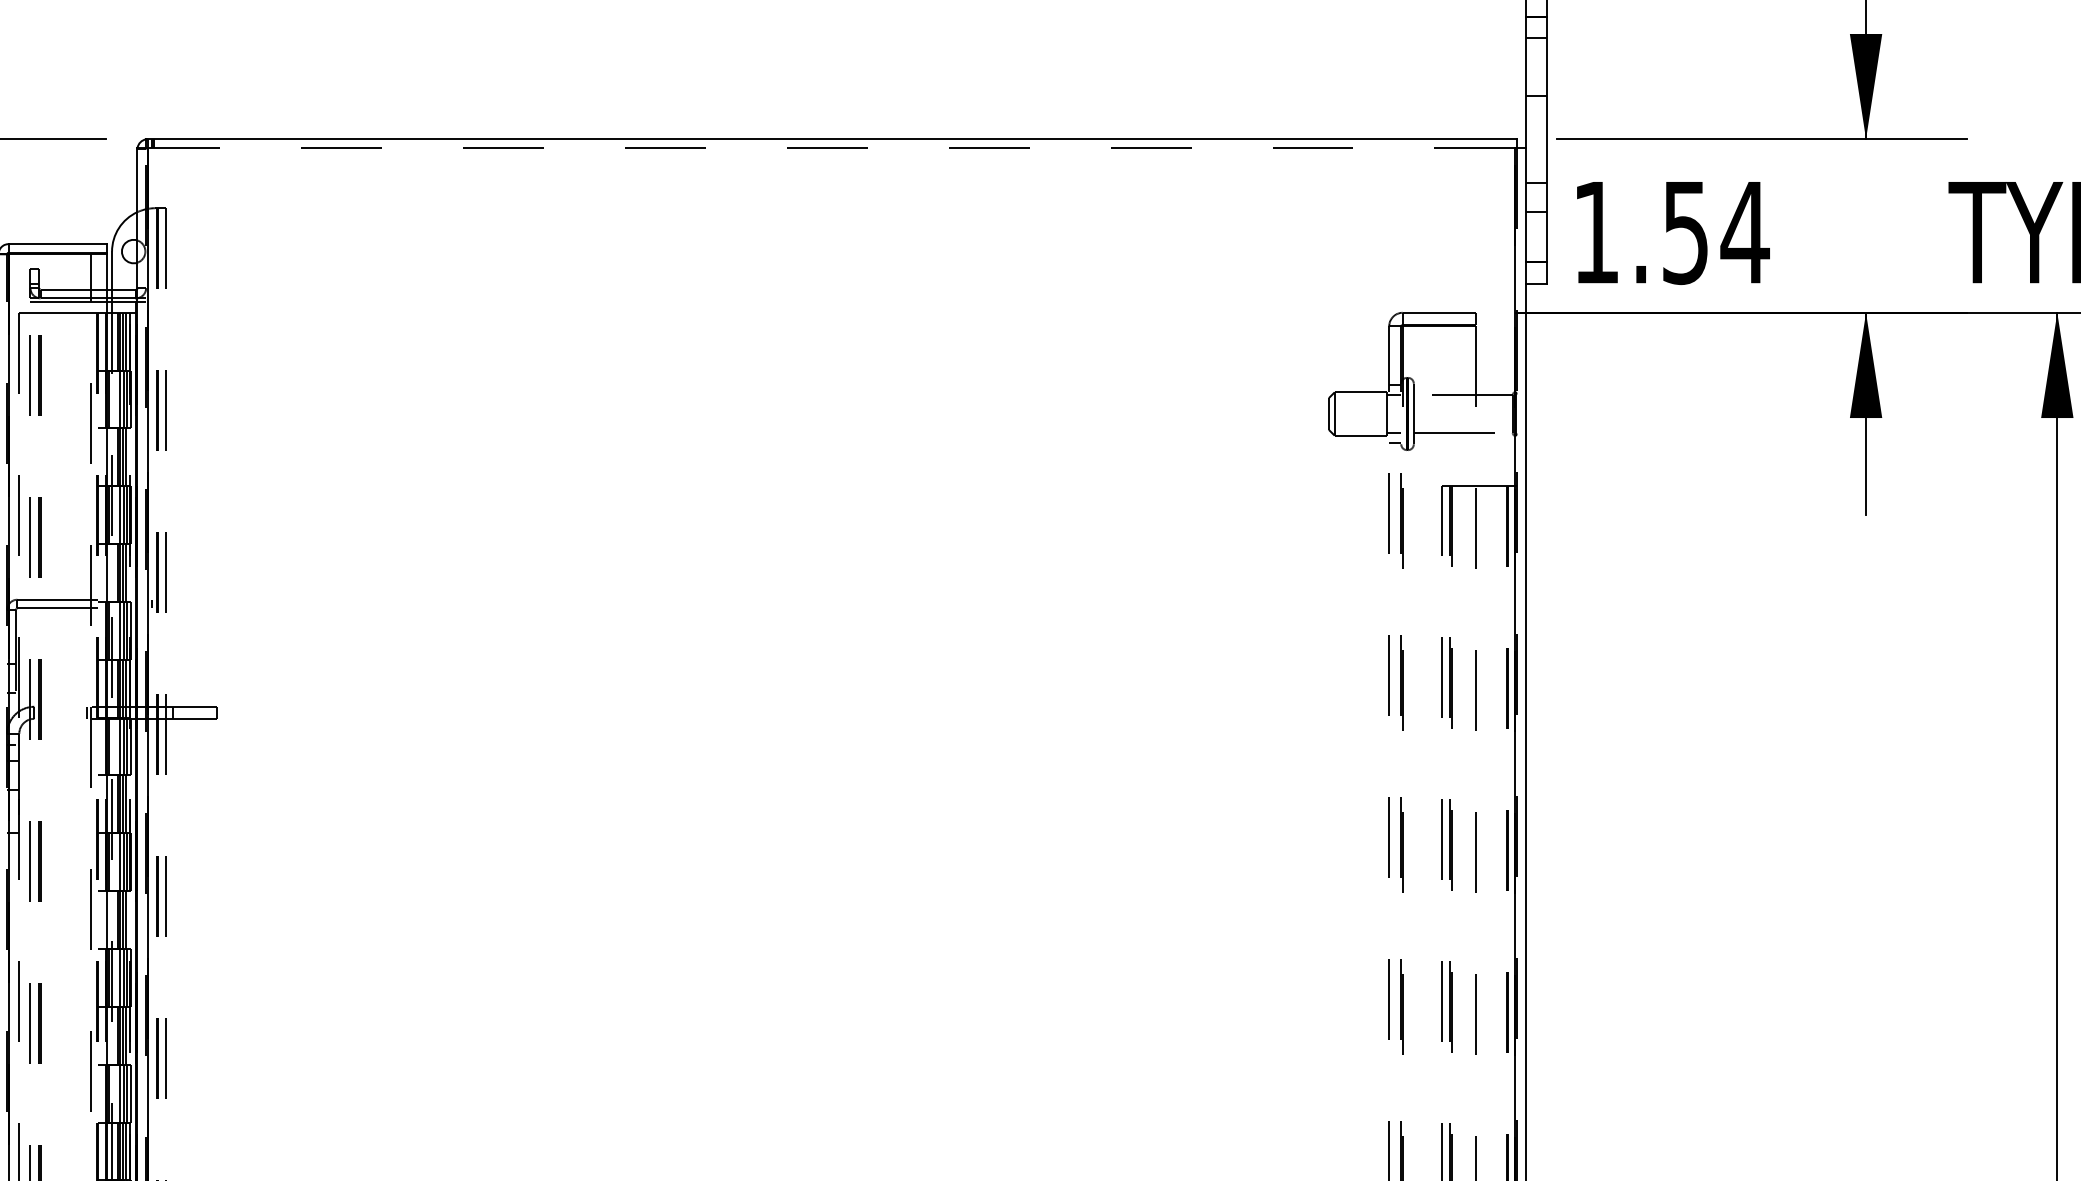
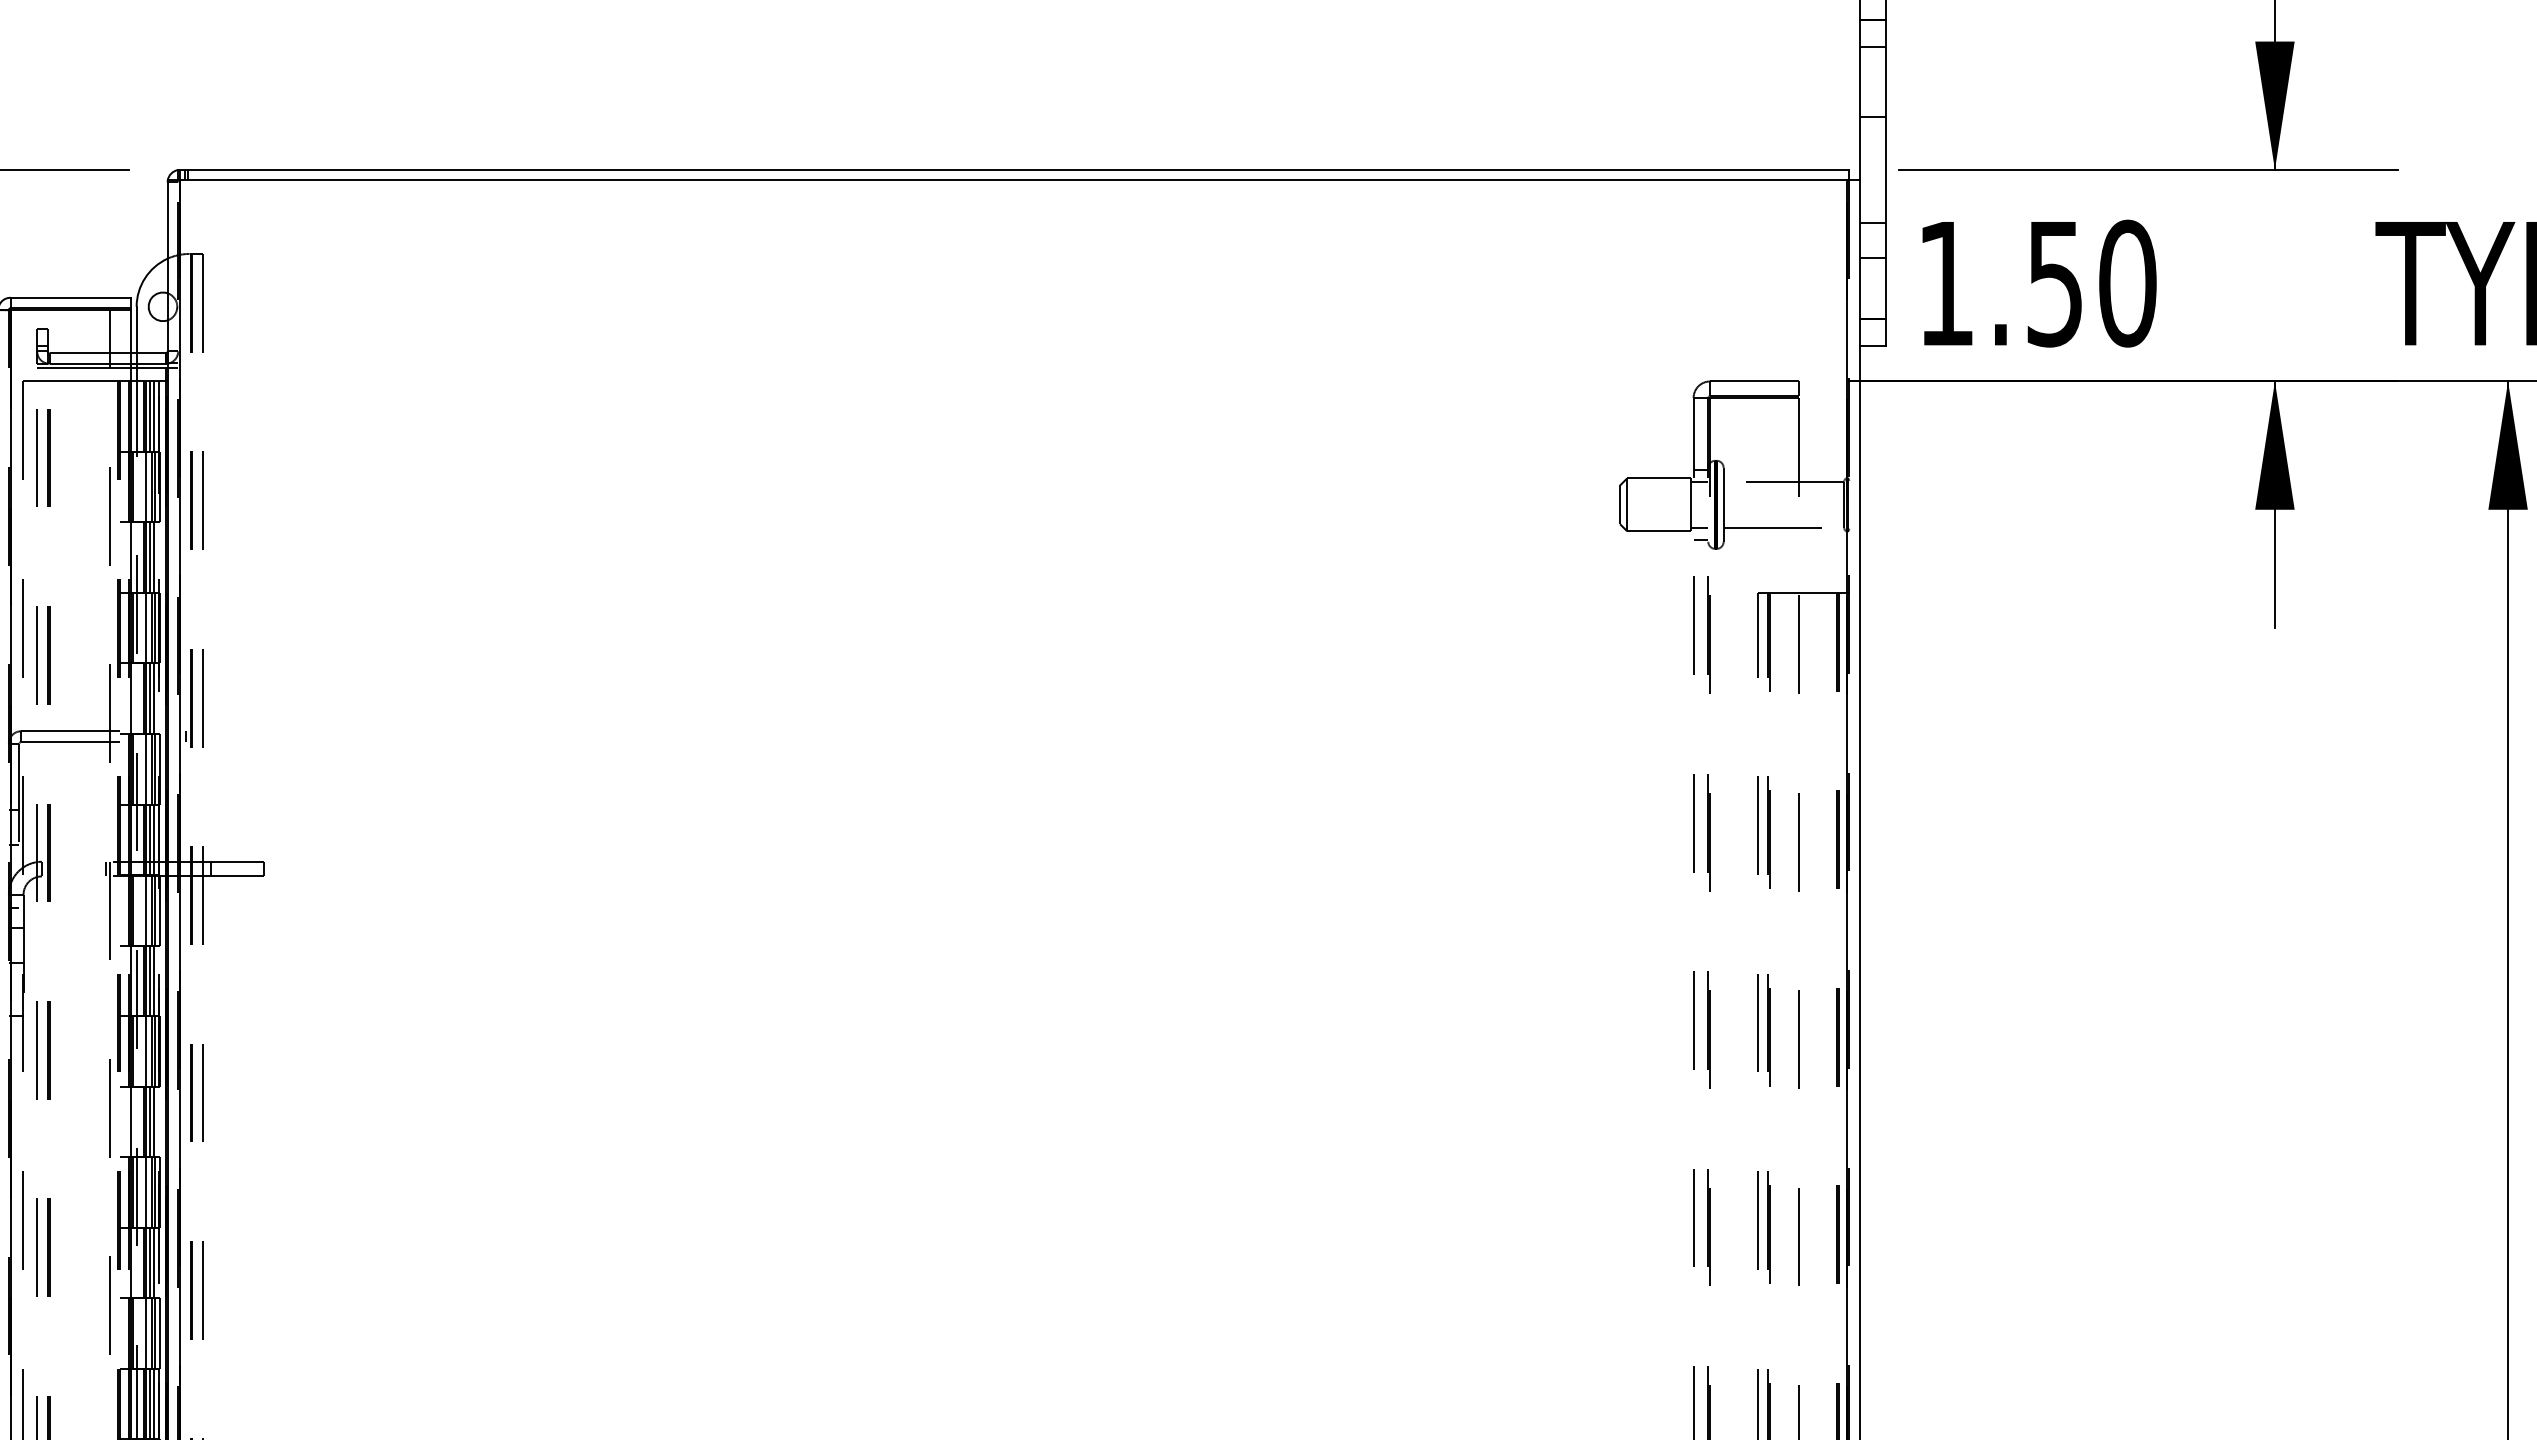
line: (831, 147) -> (1013, 179), dashed -> solid
text: (1744, 232) -> (2126, 283), 1.54 -> 1.50

